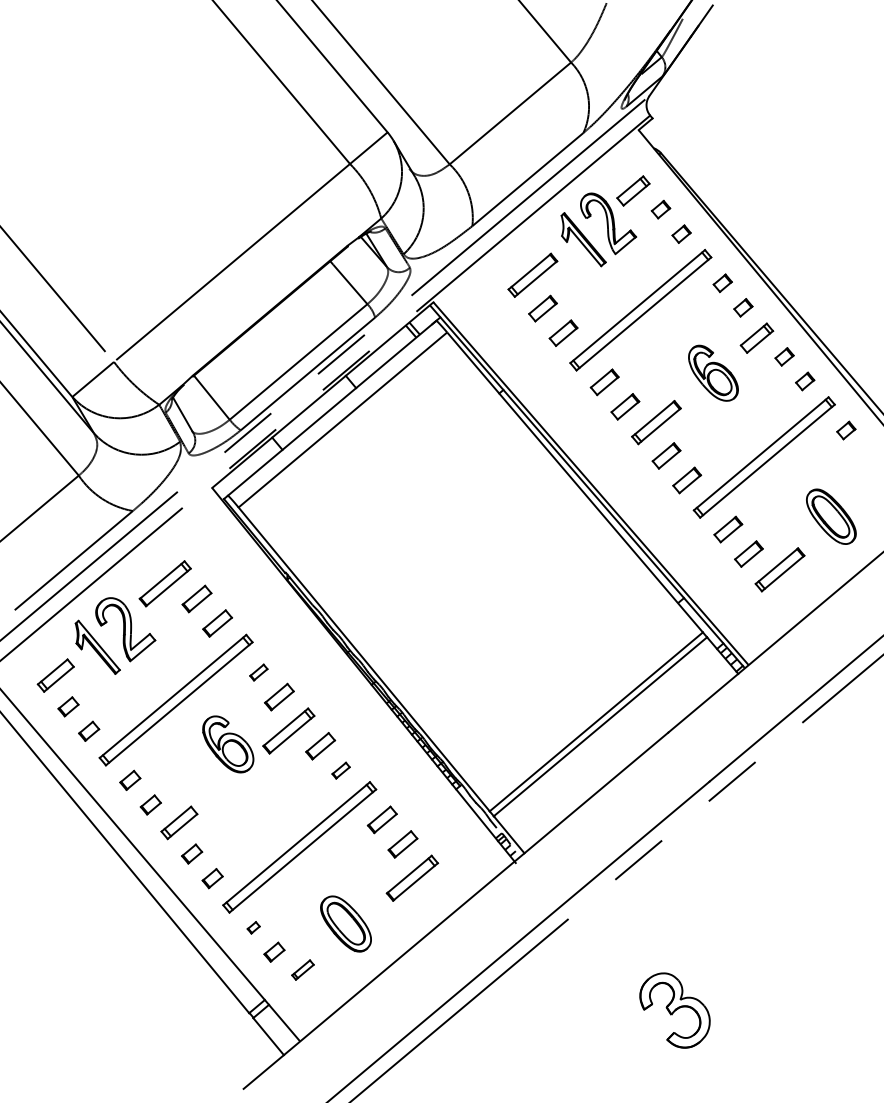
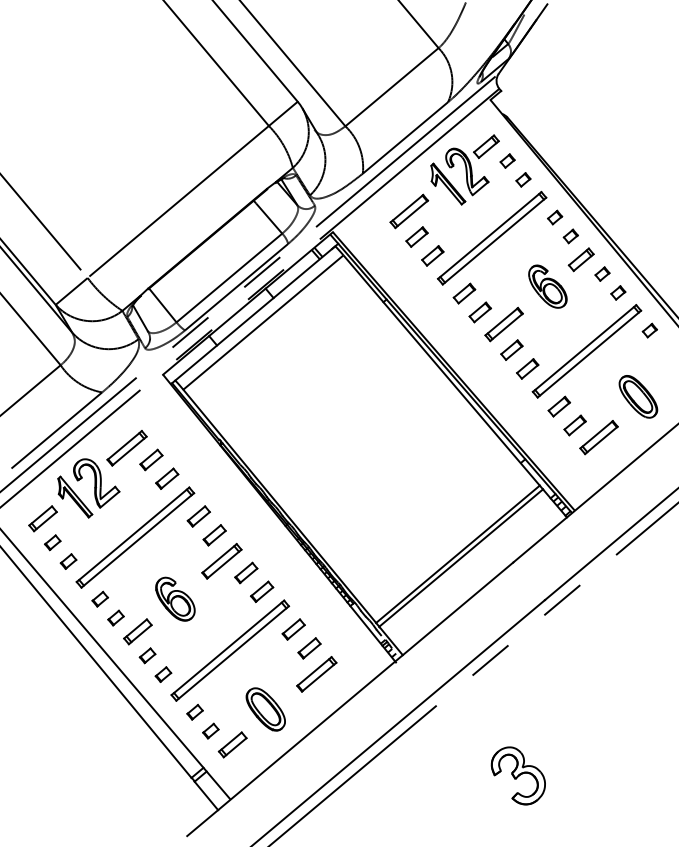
part: (258, 672) -> (198, 516), size x1.67
part: (228, 744) -> (175, 599), moved
part: (340, 770) -> (261, 591), size x1.67
part: (253, 927) -> (194, 712), size x1.67
part: (302, 969) -> (232, 744), size x1.67

